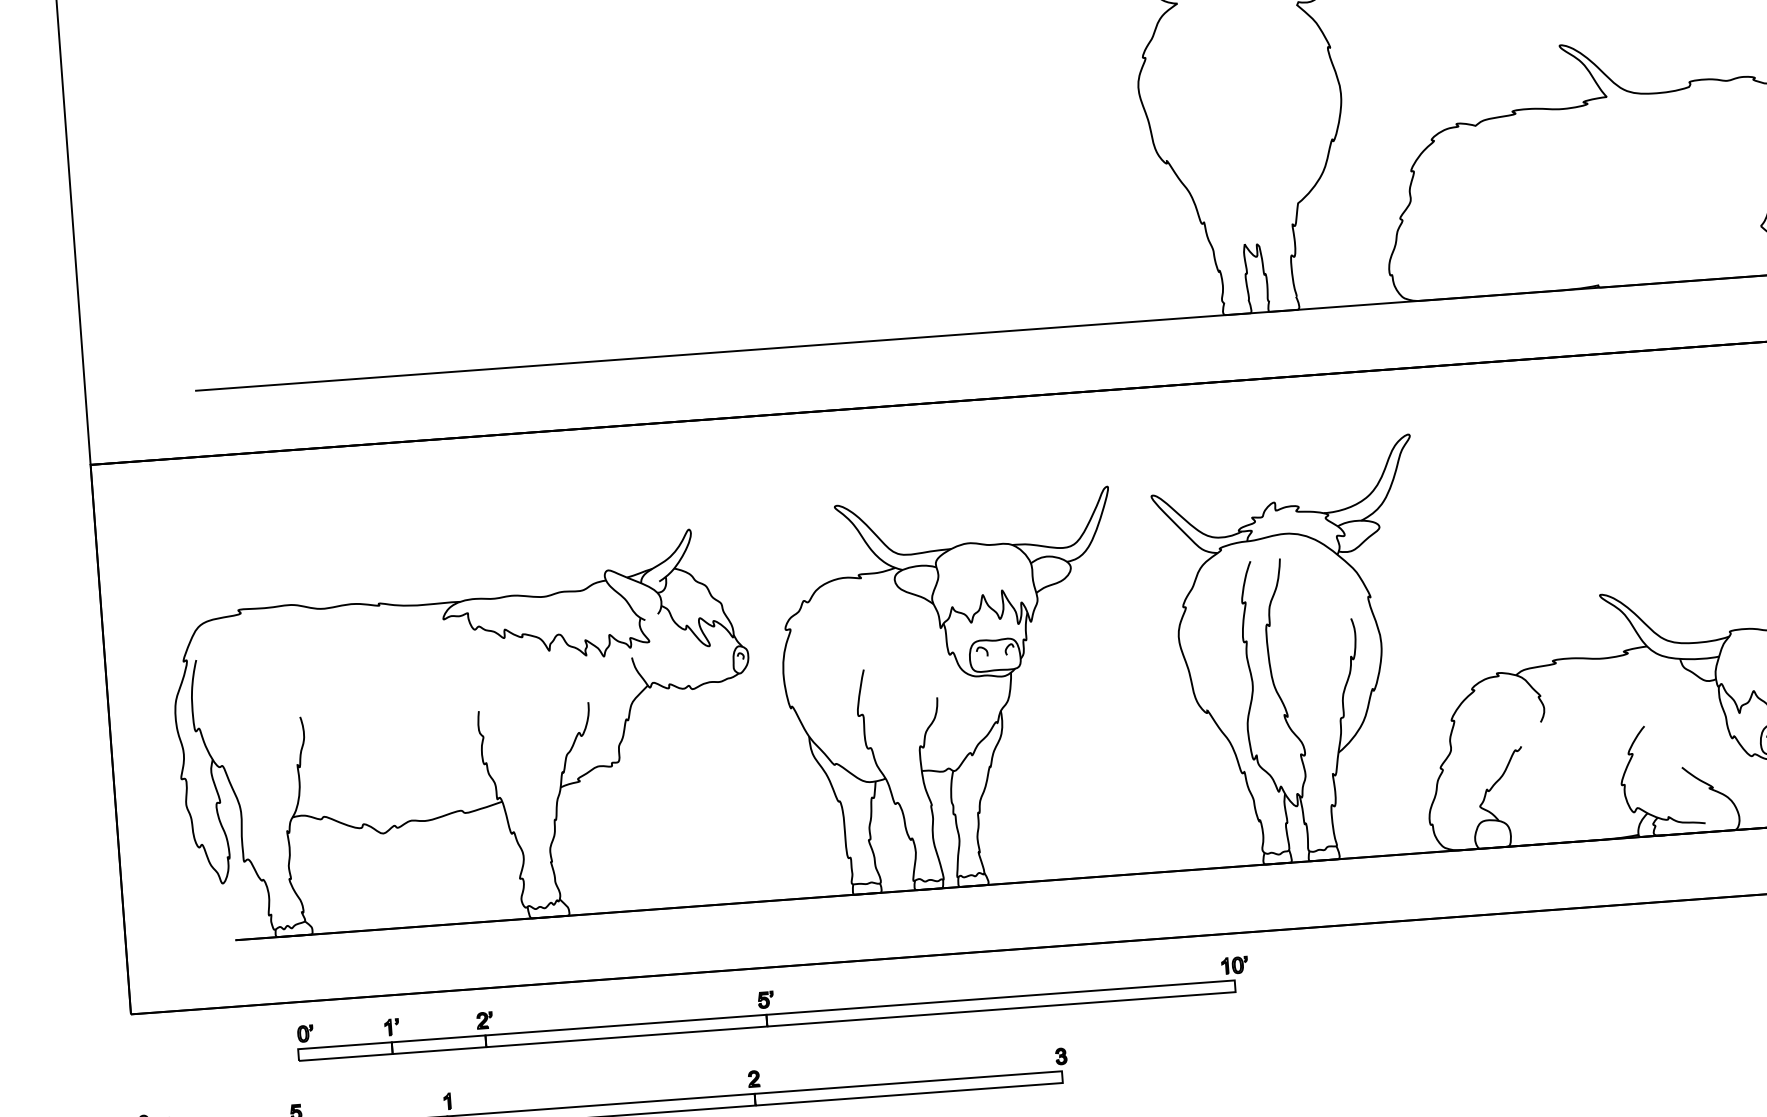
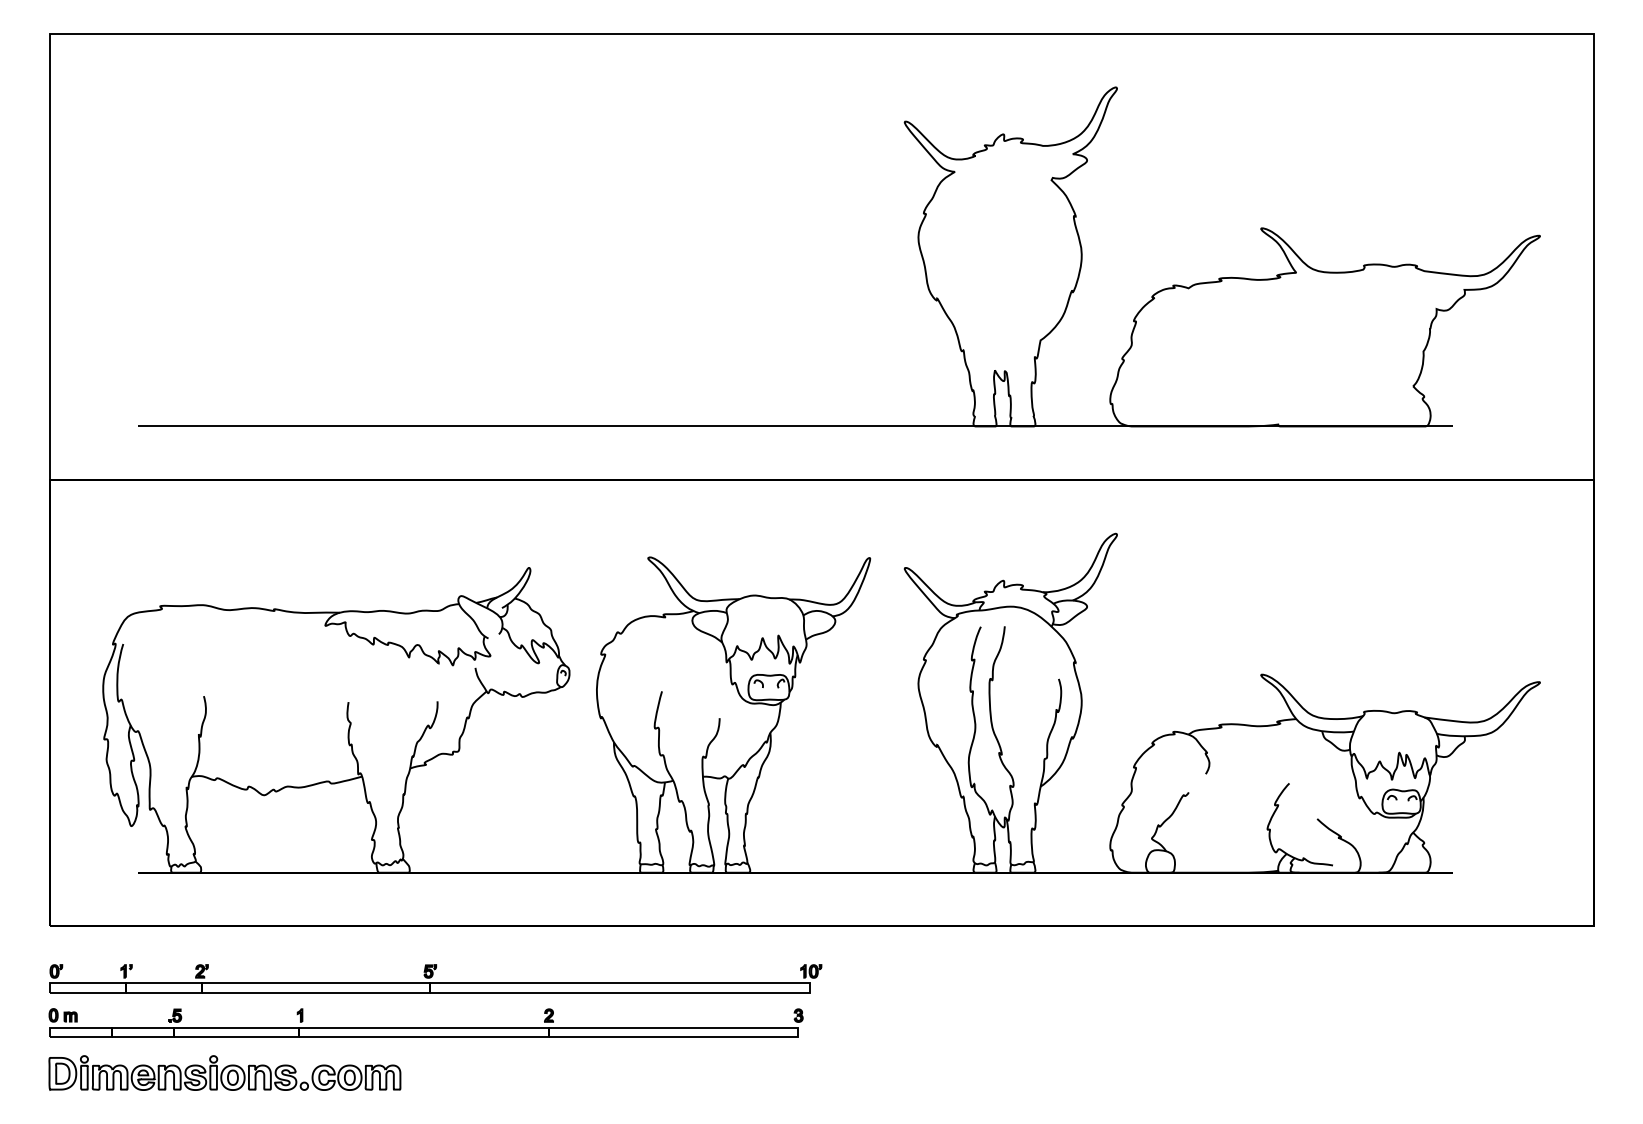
part: (772, 1008) -> (435, 978), moved

